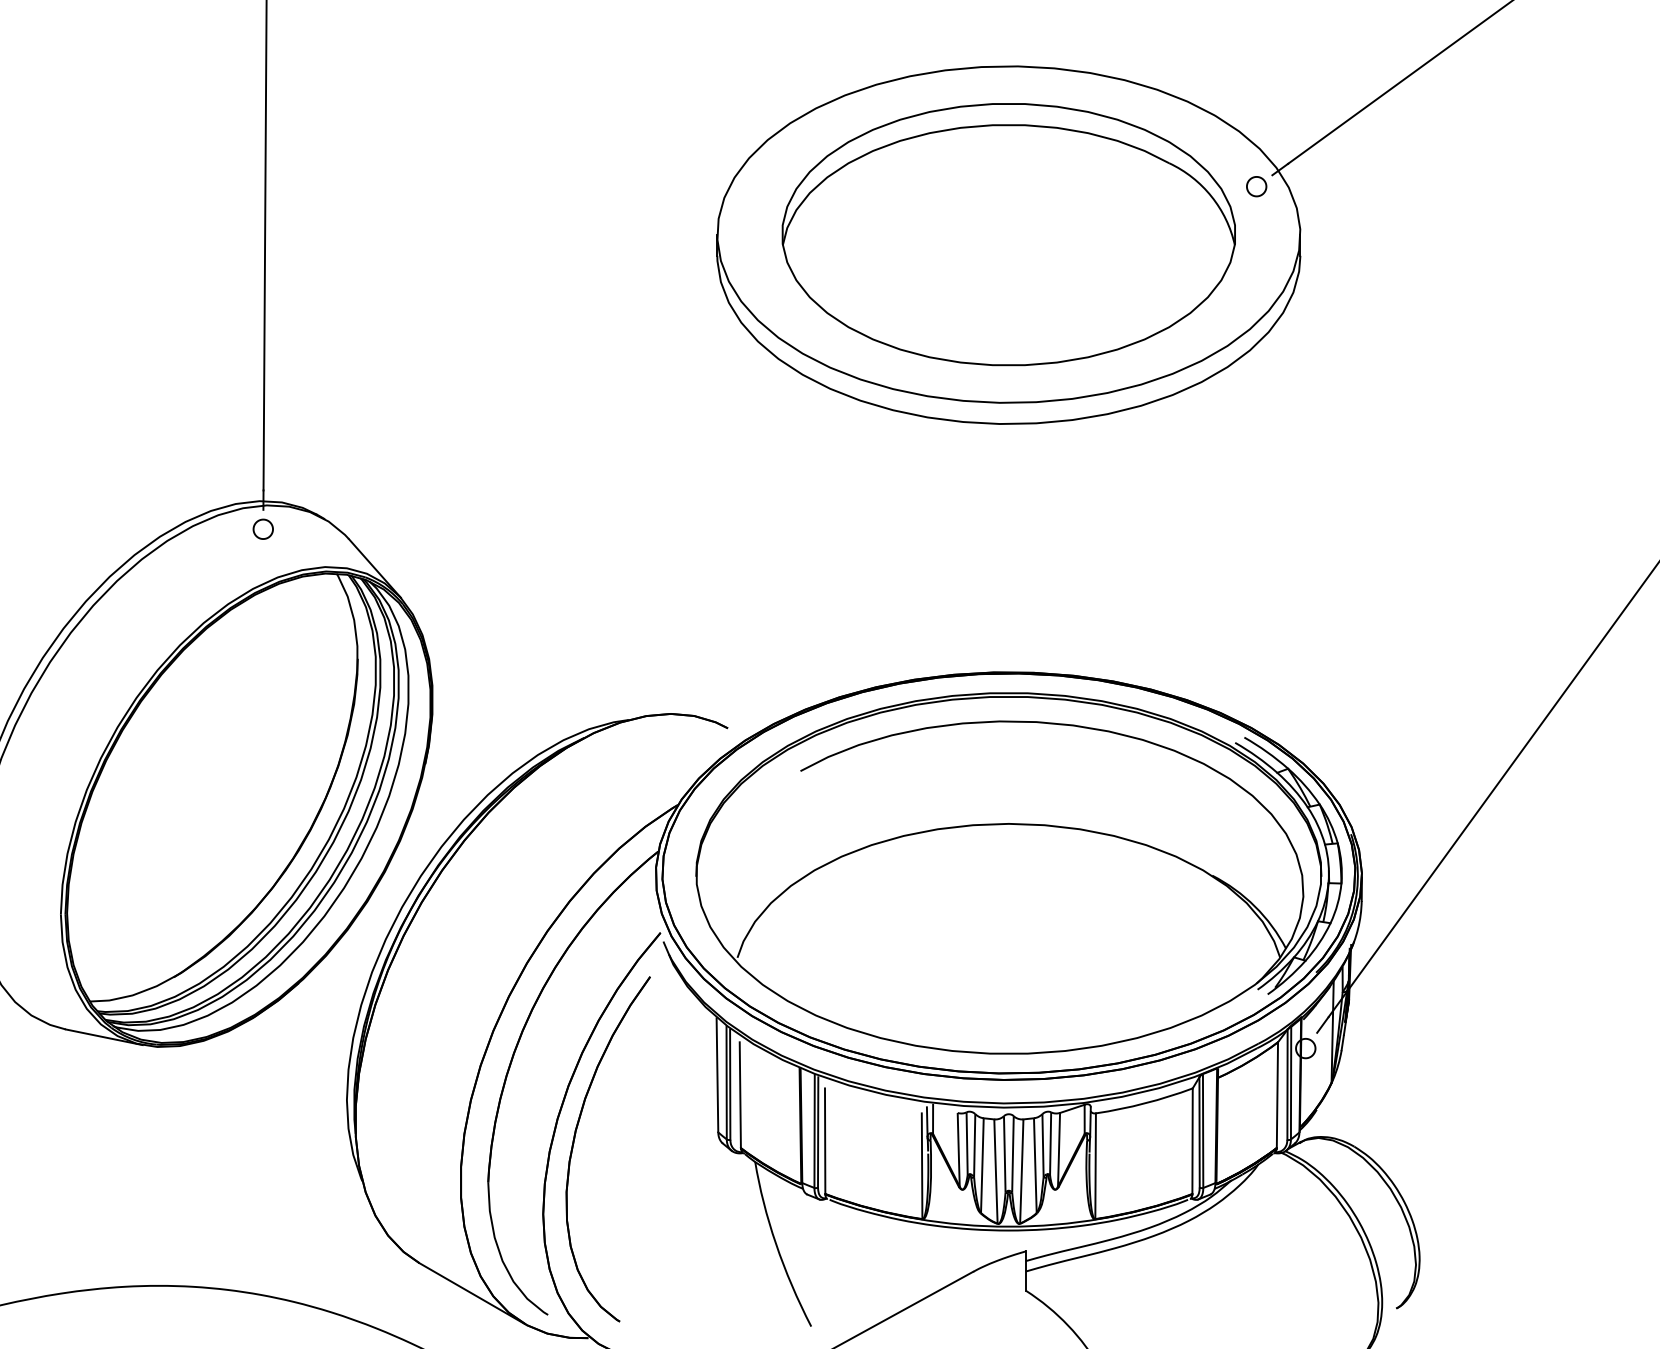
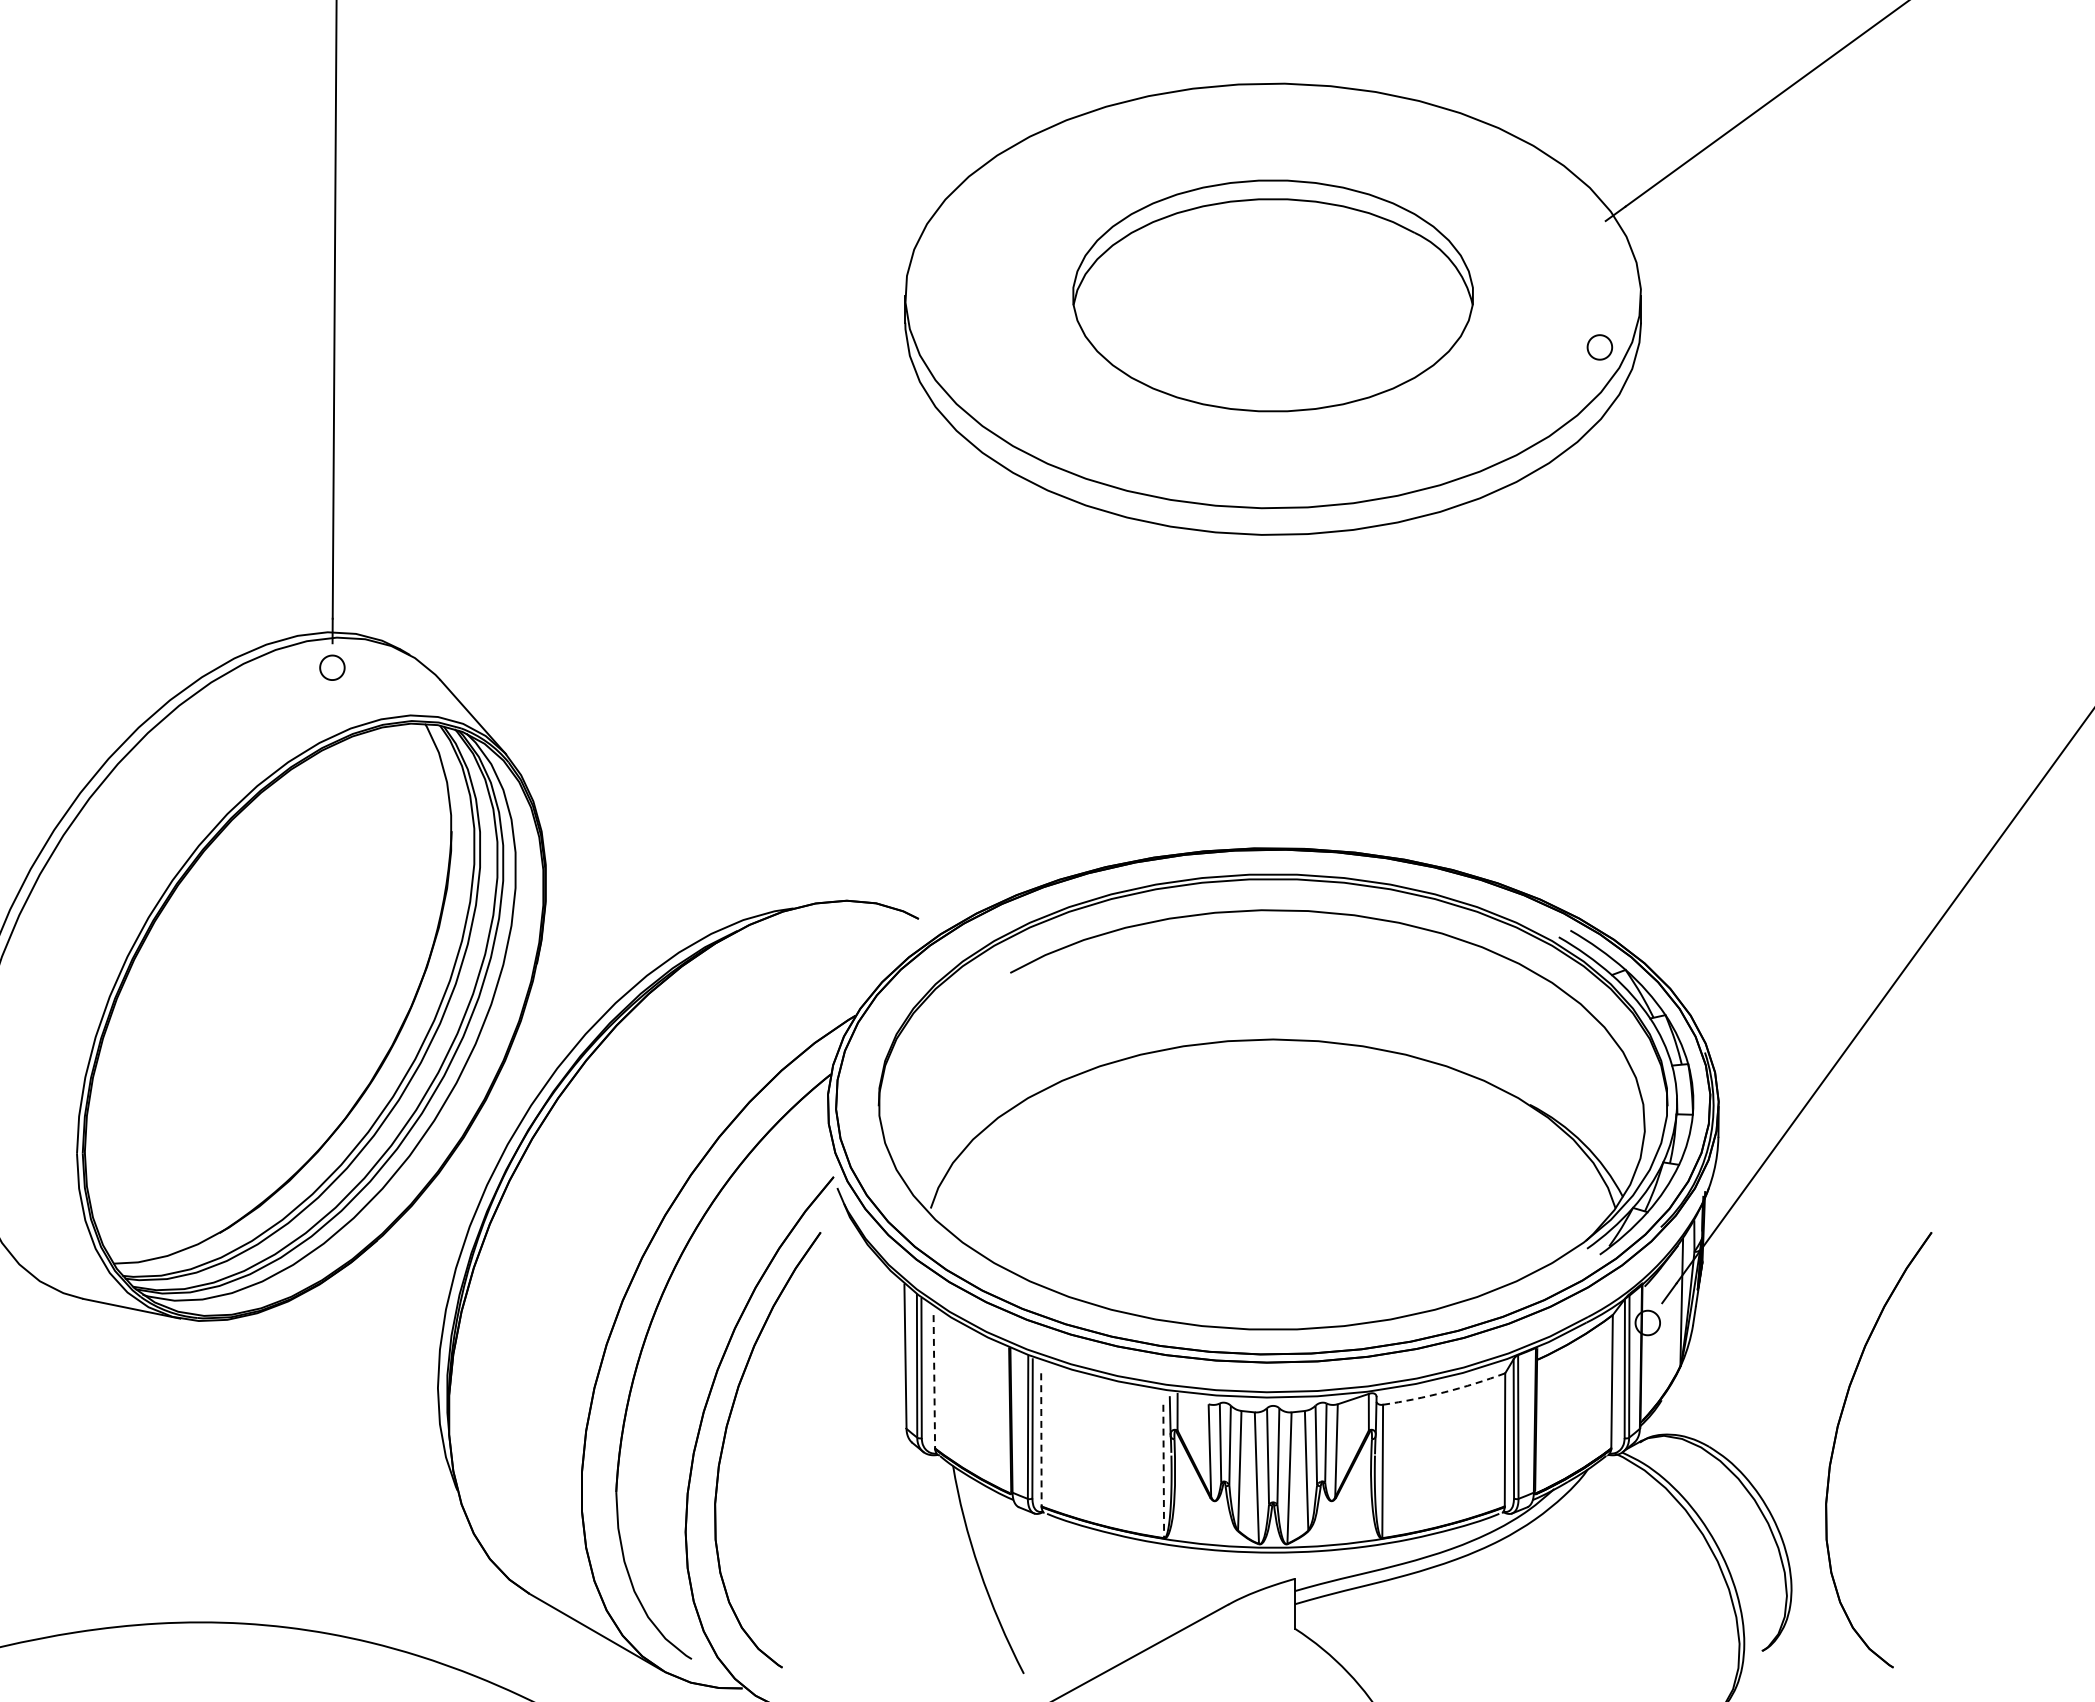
part: (1256, 186) -> (1599, 347), moved
part: (1008, 234) -> (1272, 295), size x0.7
line: (740, 1094) -> (934, 1381), solid -> dashed
arc: (1144, 1103) -> (1444, 1392), solid -> dashed
line: (825, 1140) -> (1041, 1439), solid -> dashed
part: (1455, 1140) -> (1836, 1439), added
line: (921, 1166) -> (1163, 1471), solid -> dashed

